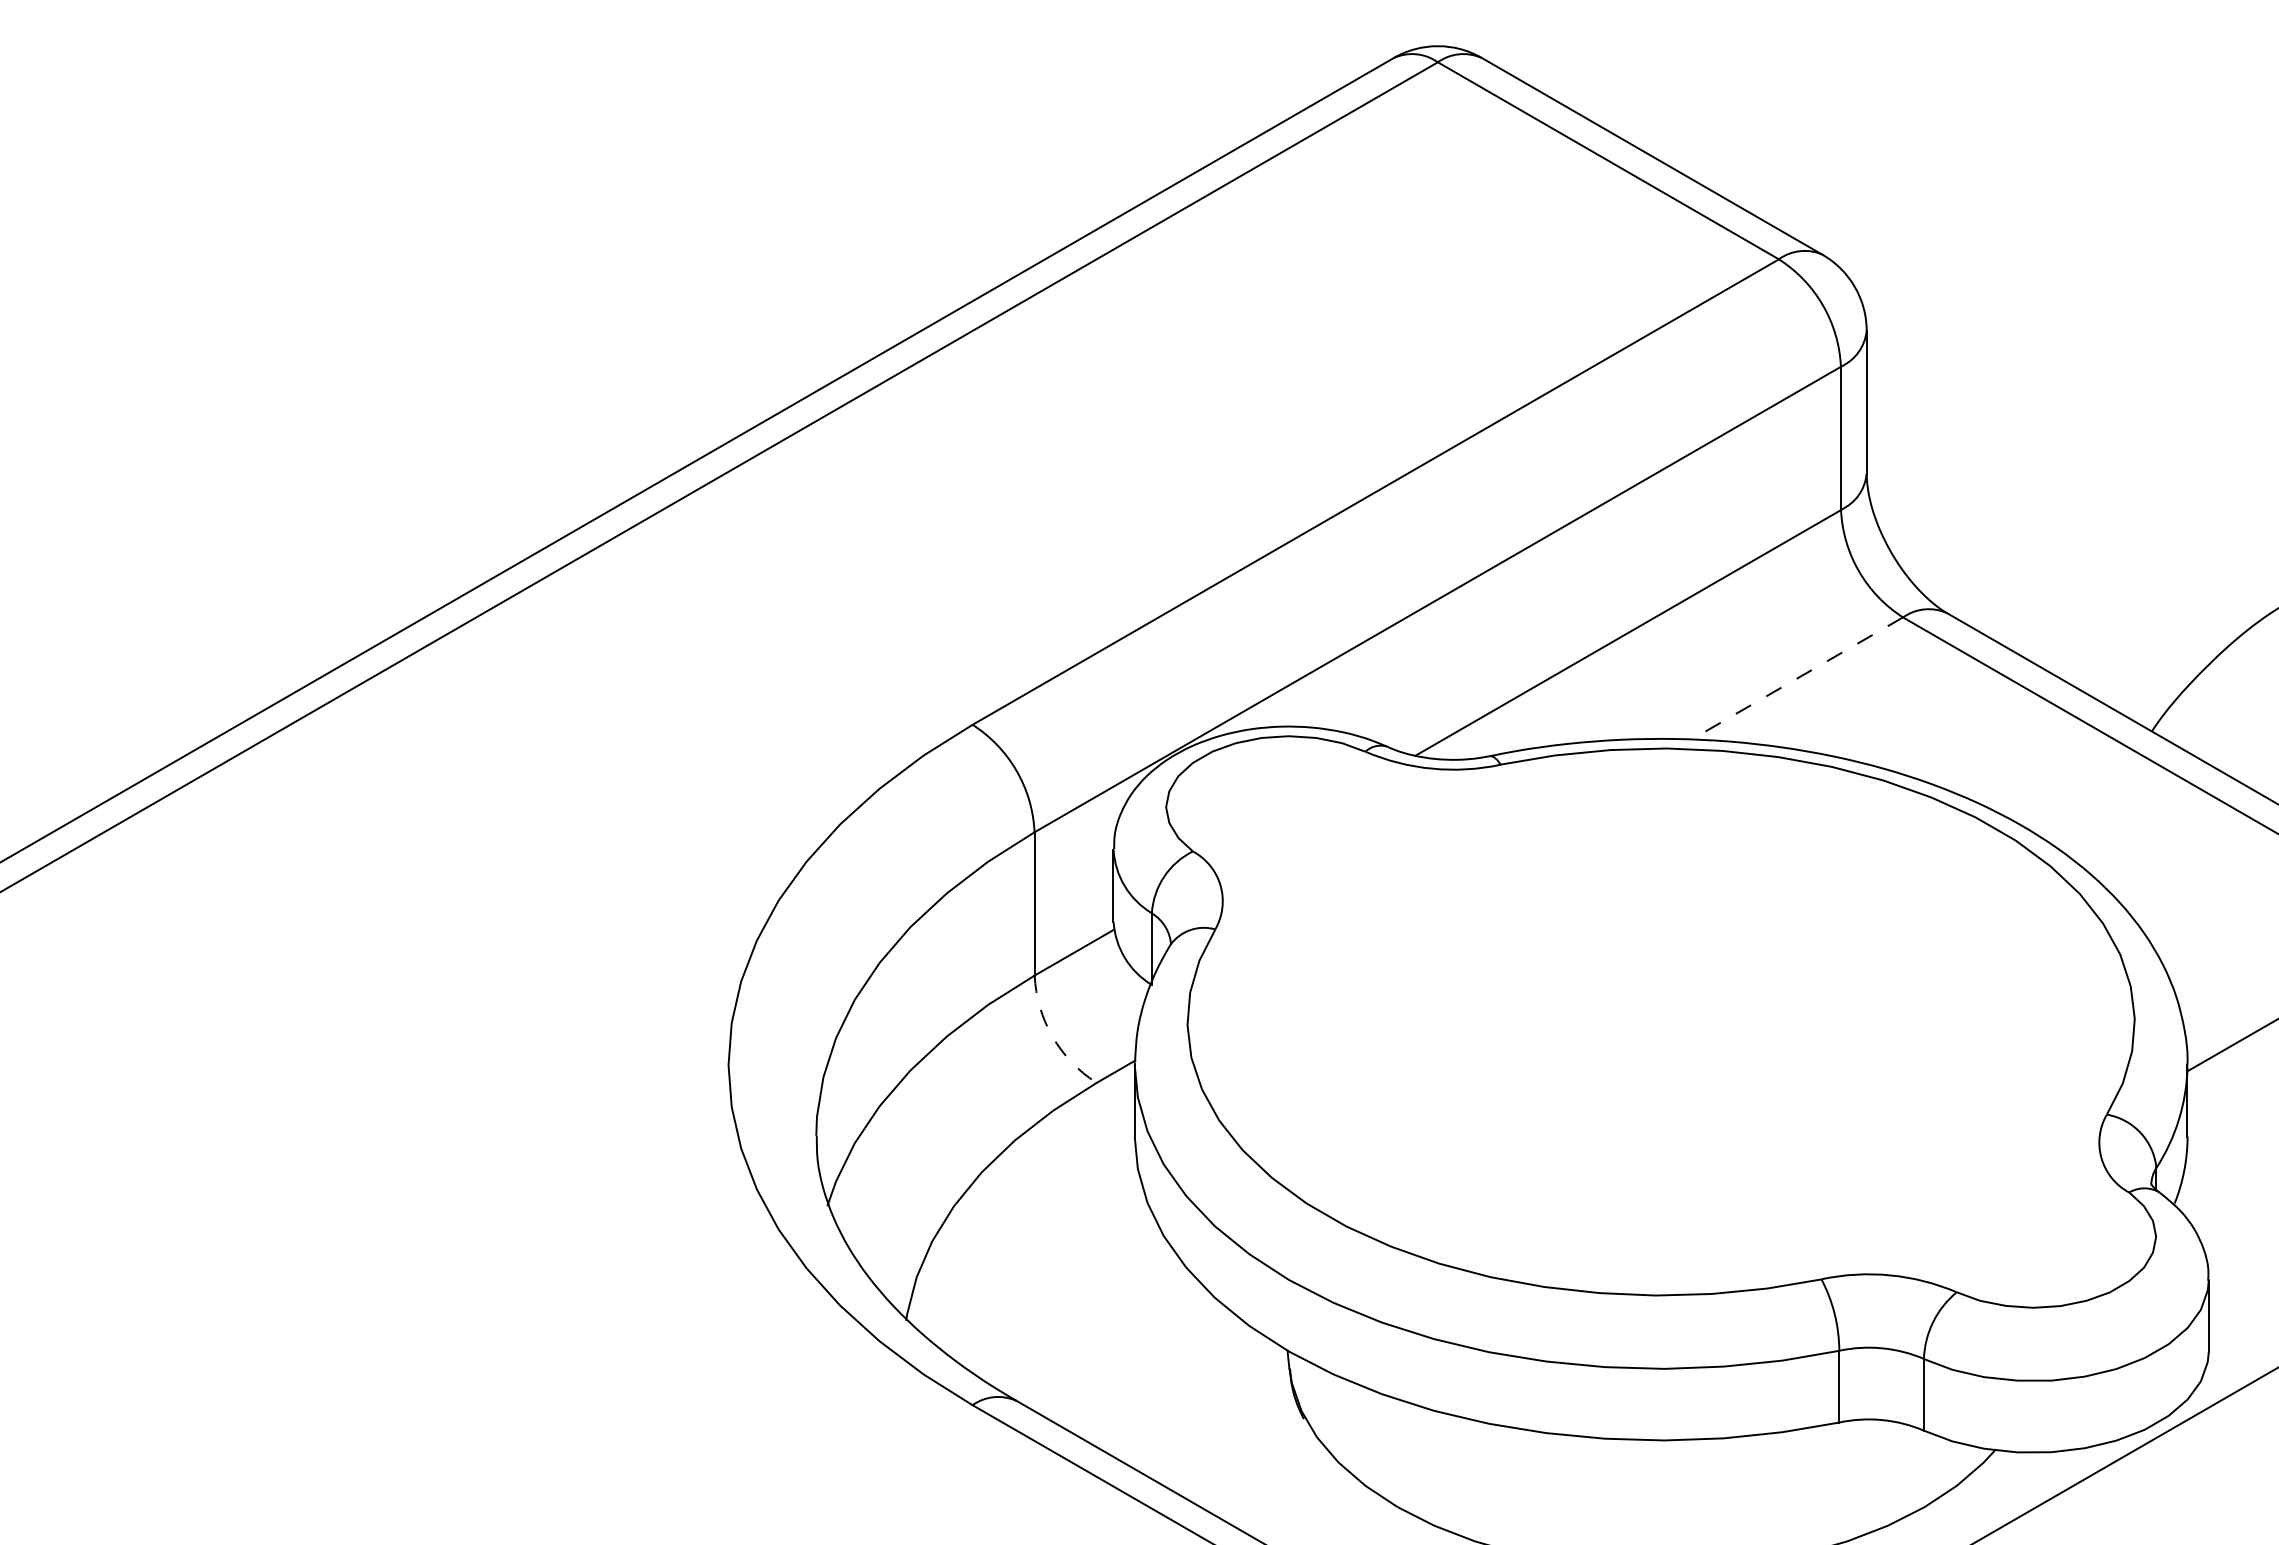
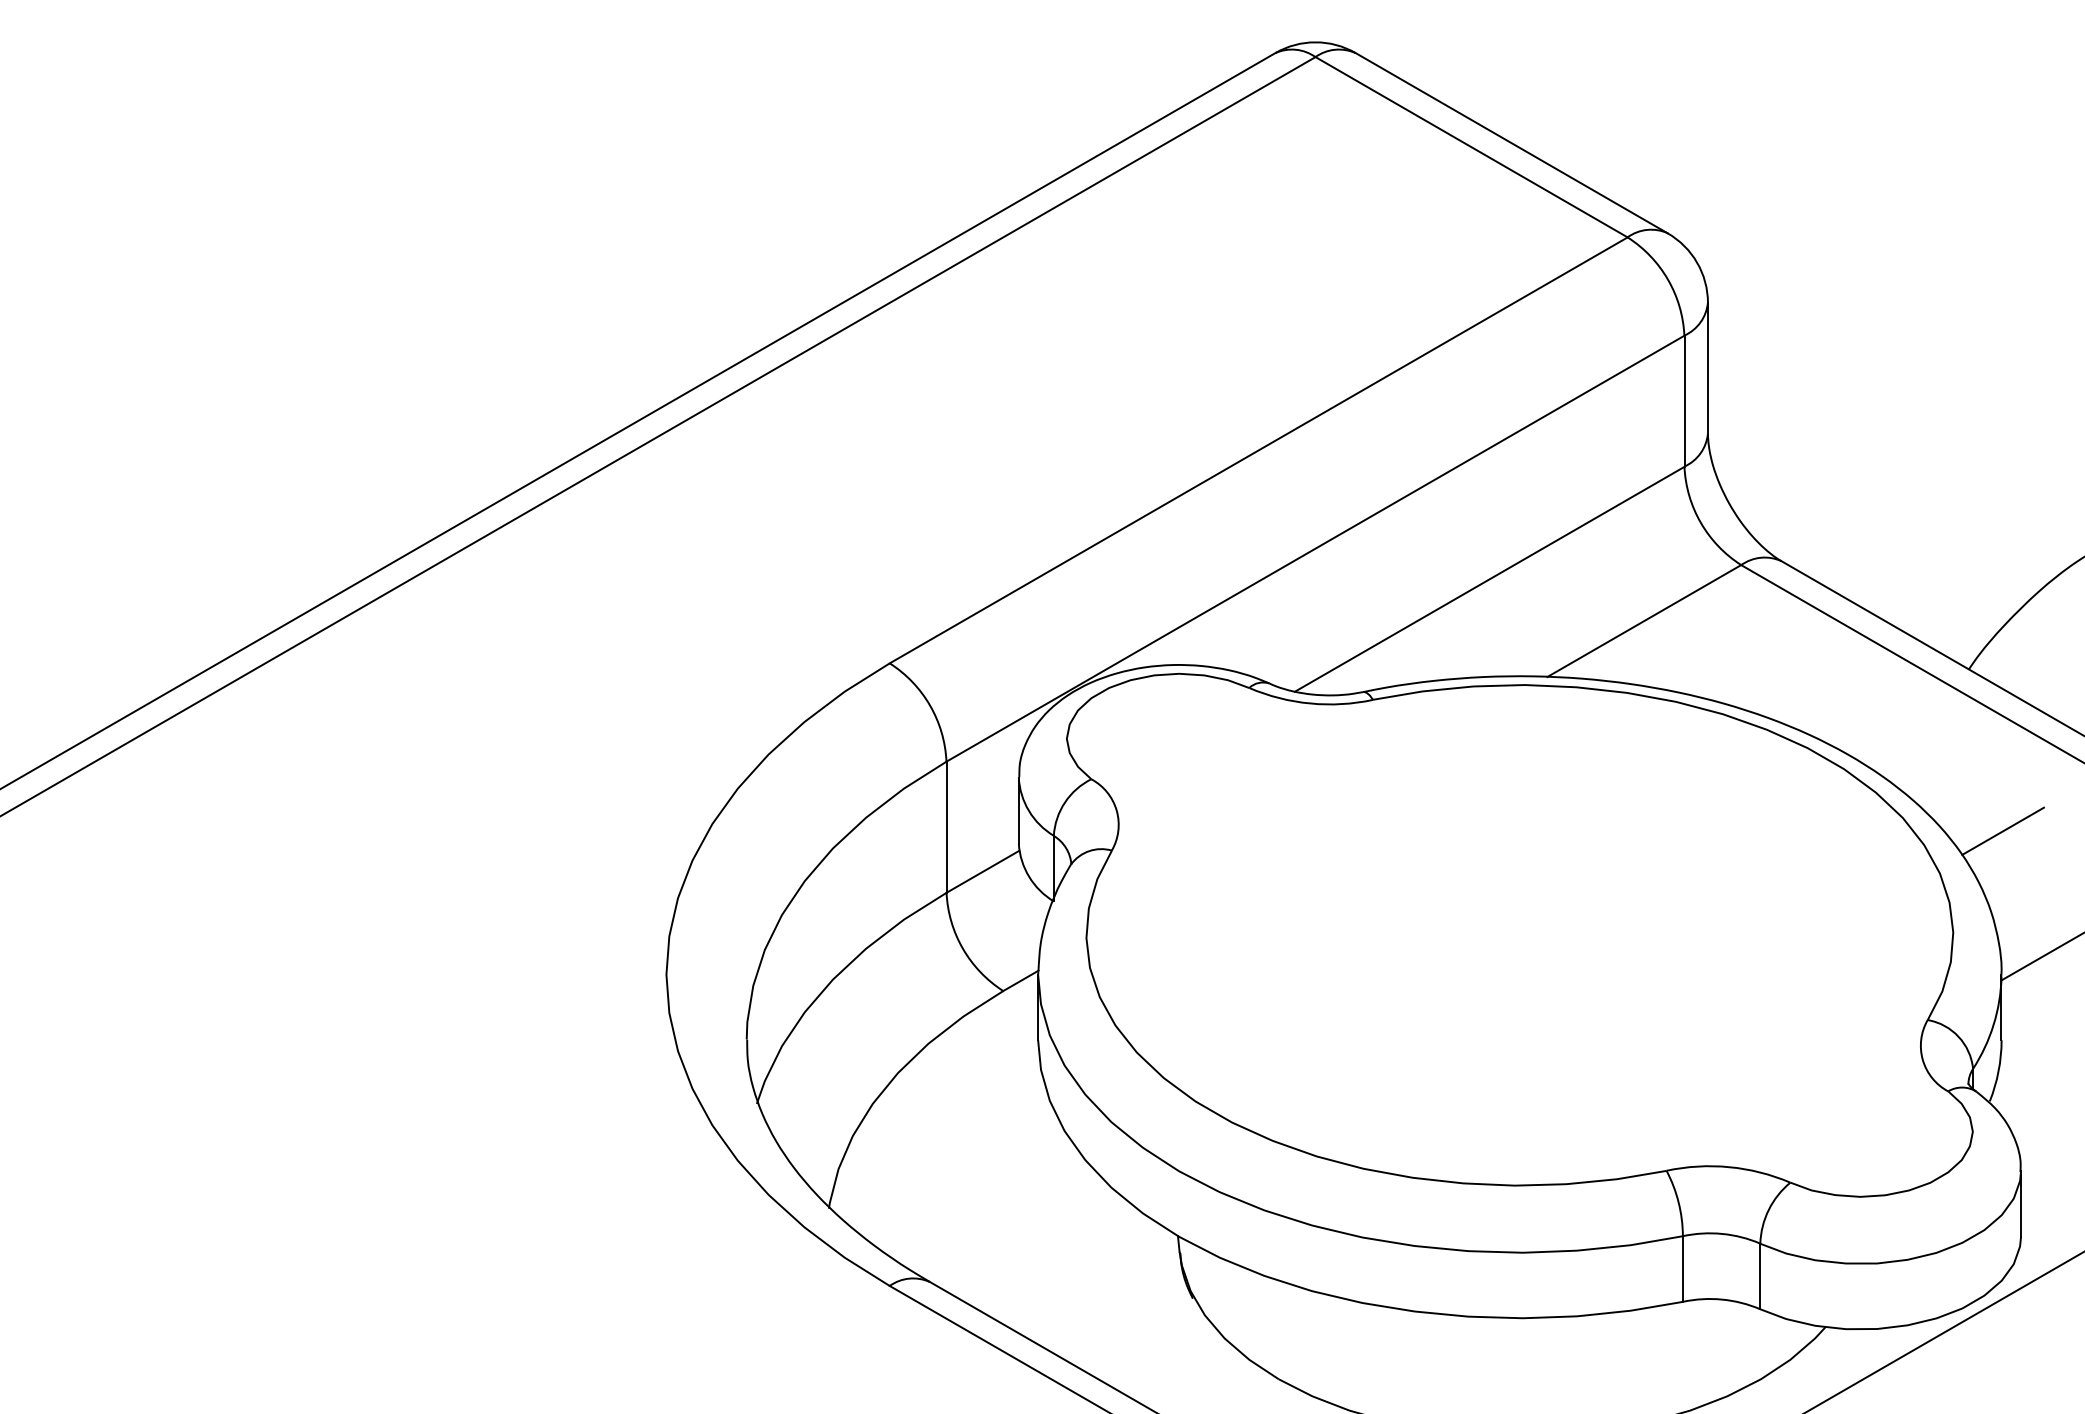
line: (1796, 678) -> (1643, 620), dashed -> solid
line: (2188, 908) -> (2002, 831), added
arc: (1052, 1036) -> (962, 948), dashed -> solid

